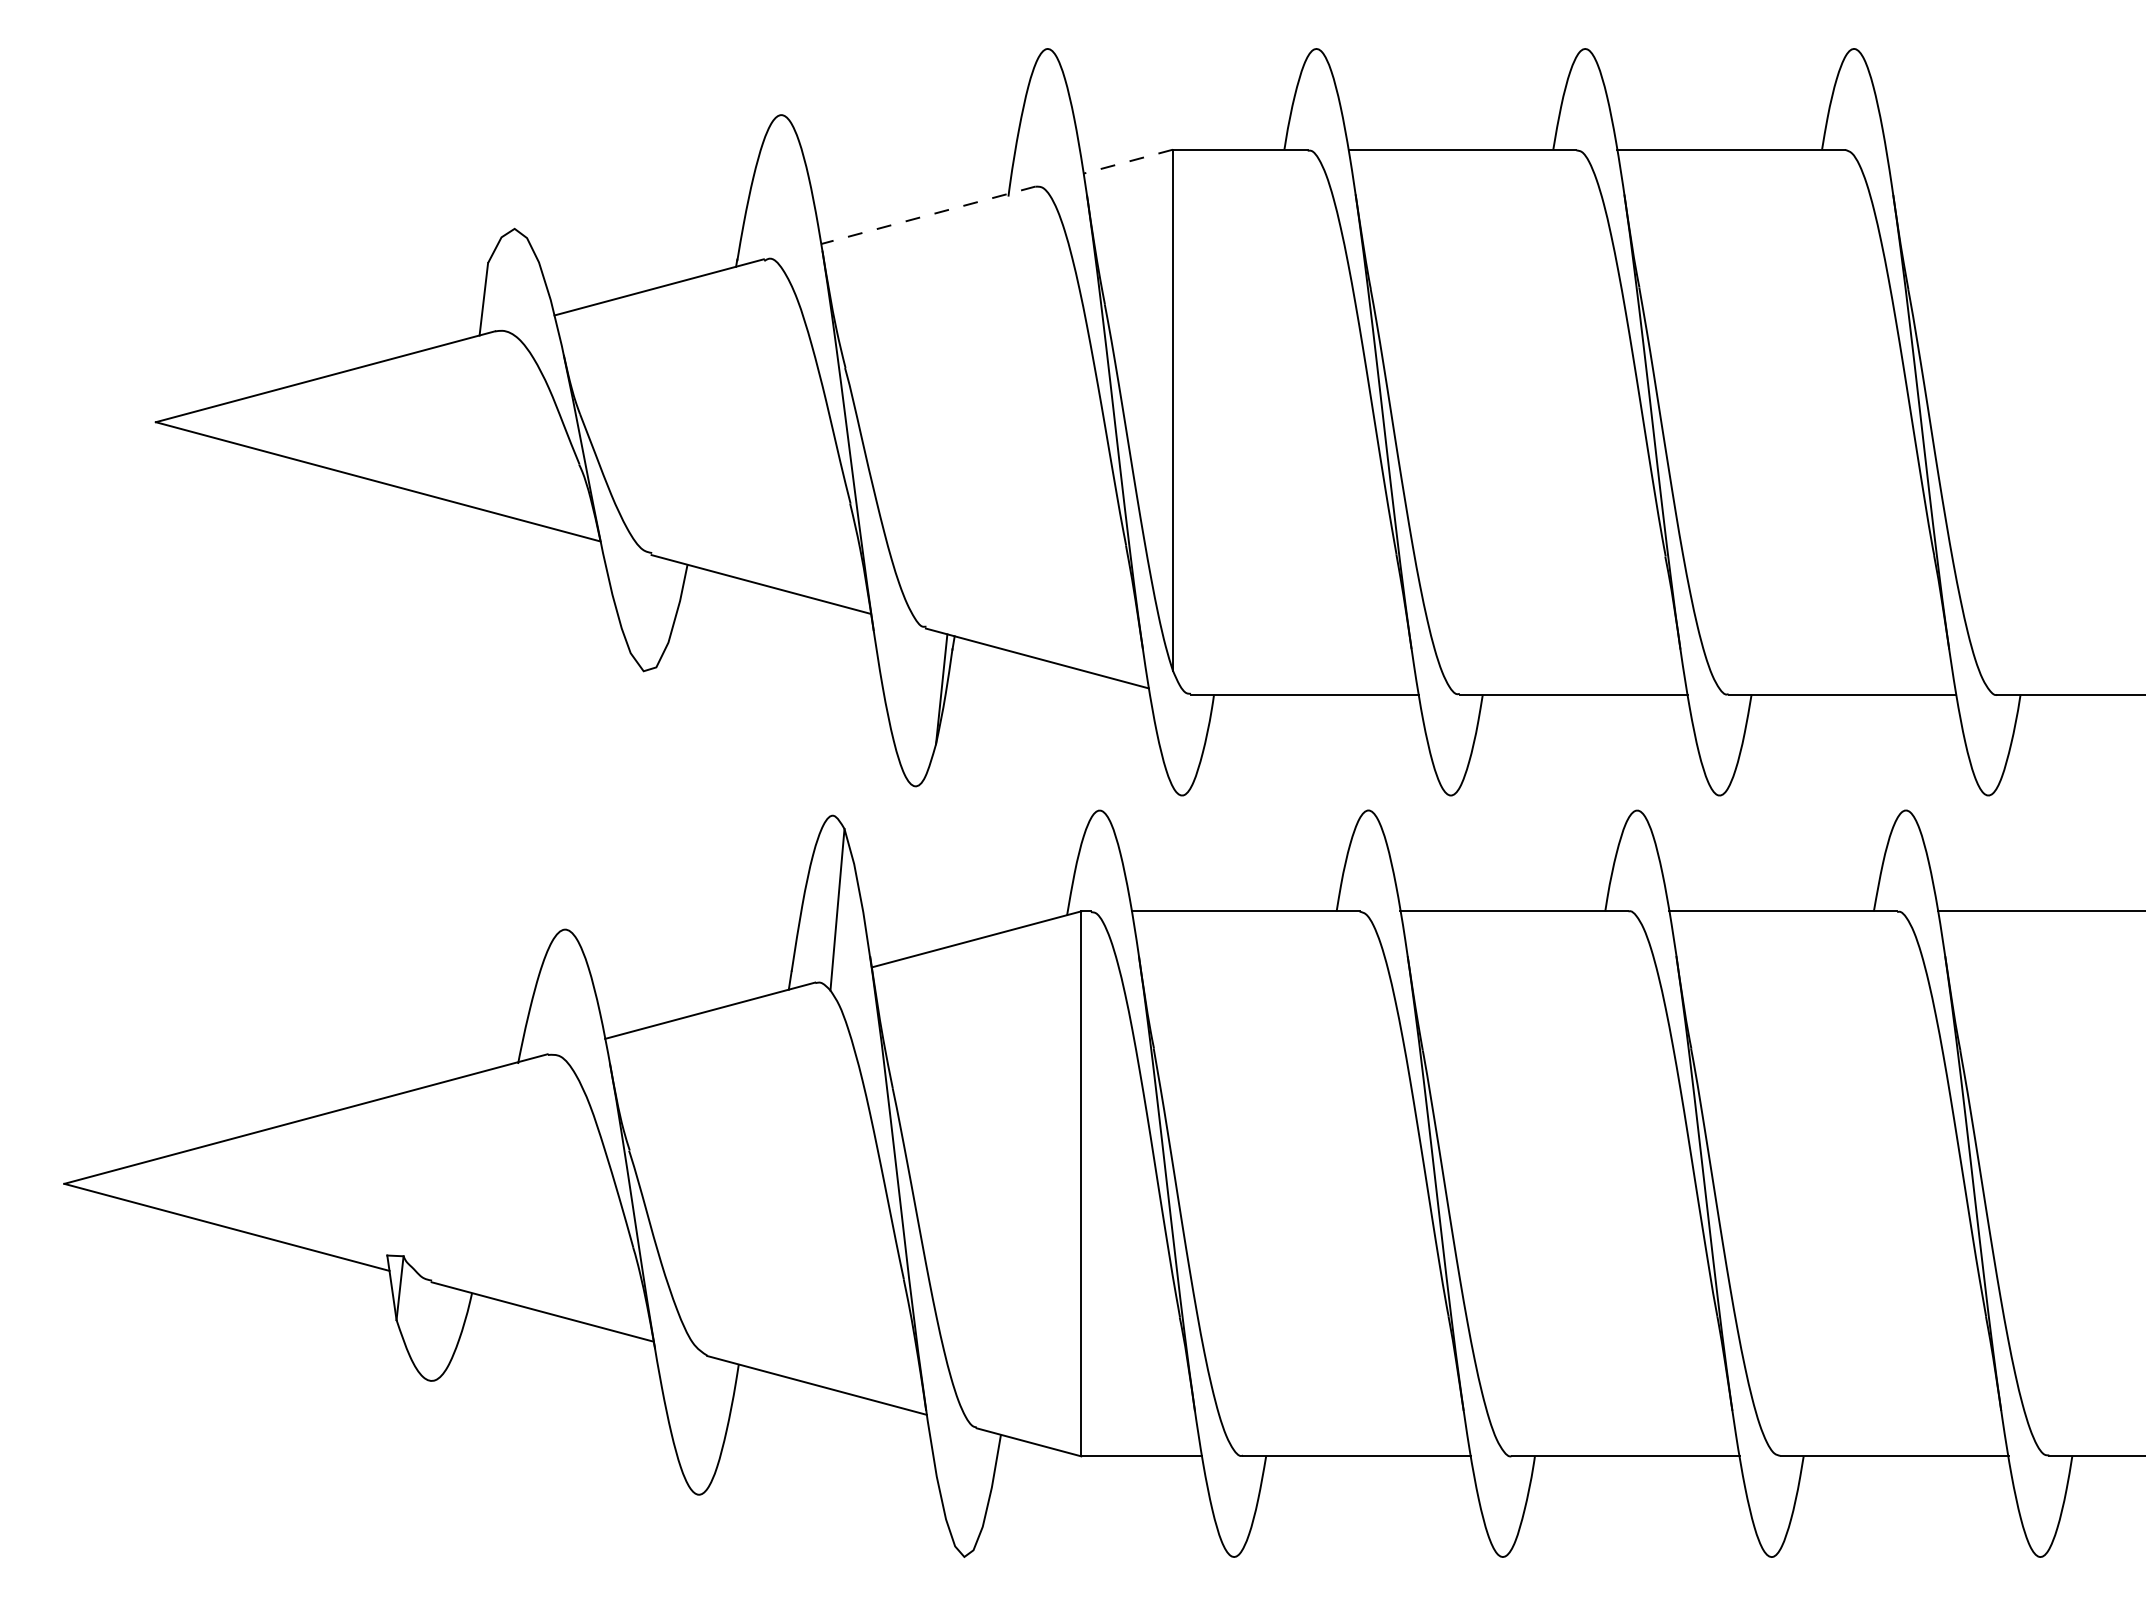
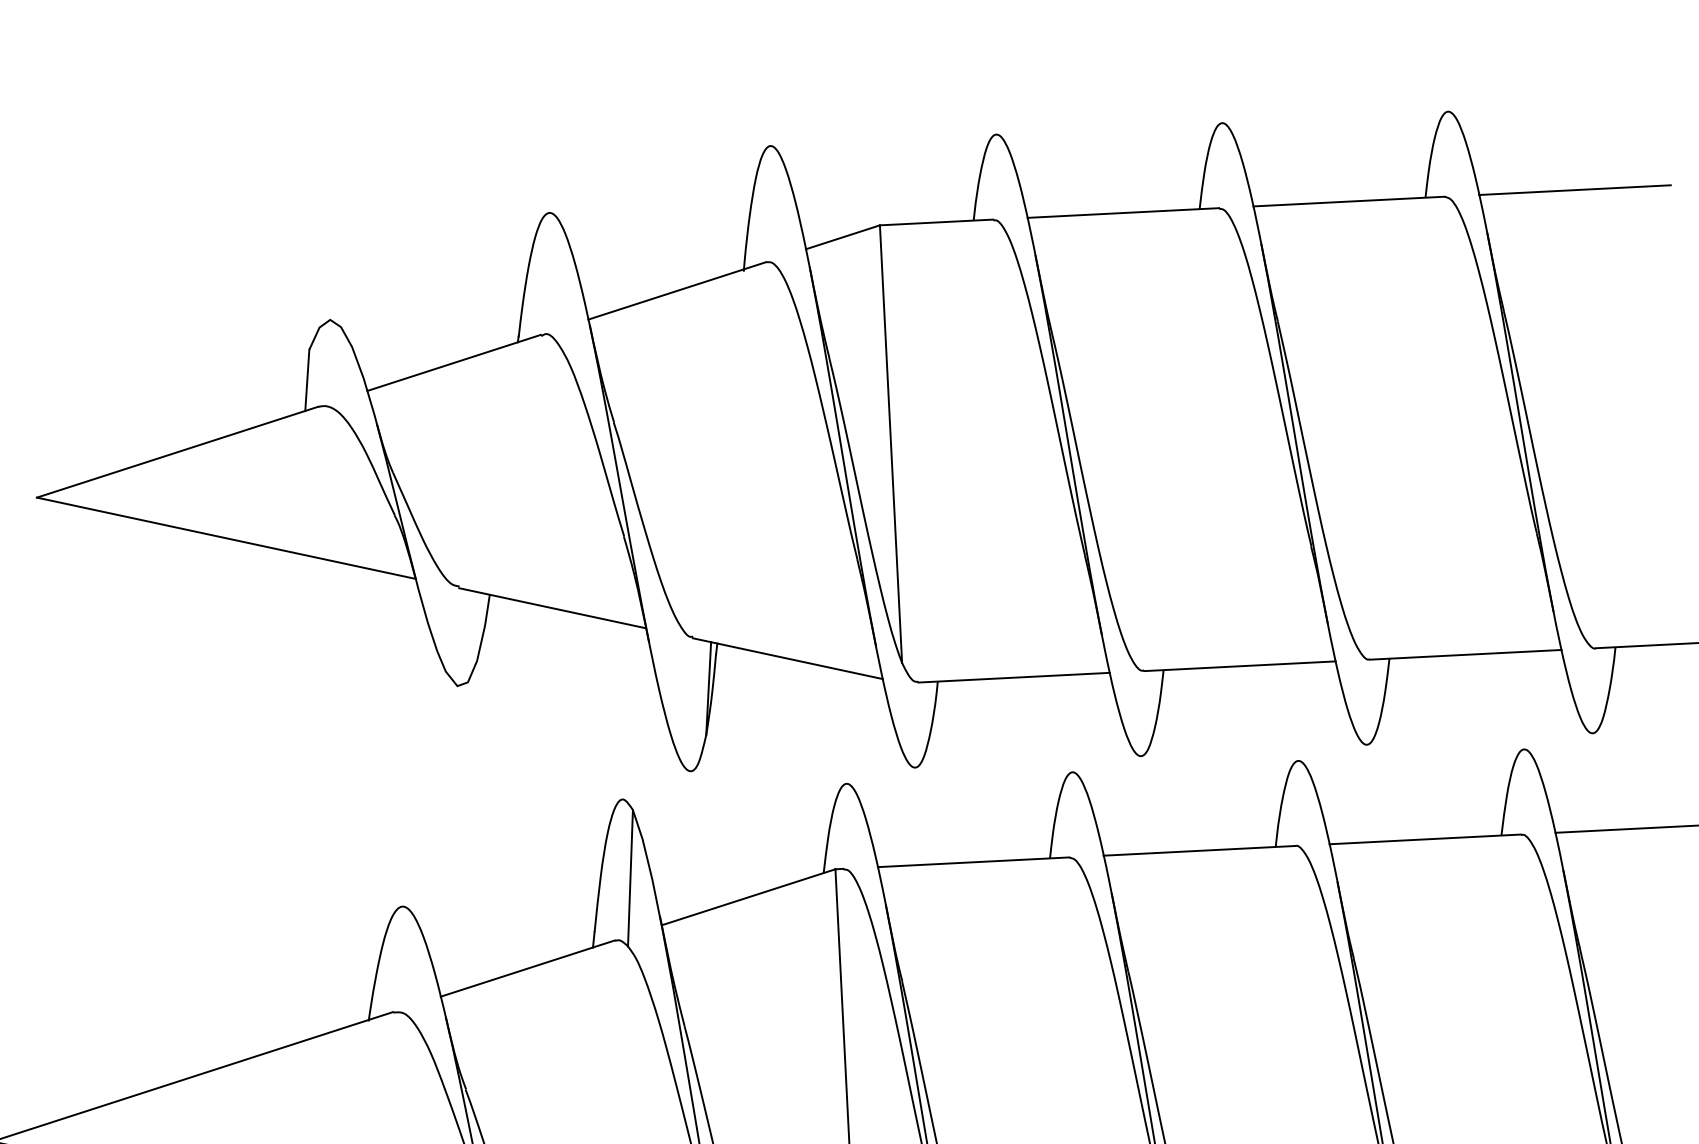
line: (1999, 149) -> (1574, 189), added
line: (1127, 161) -> (842, 237), dashed -> solid
line: (928, 215) -> (677, 291), dashed -> solid

